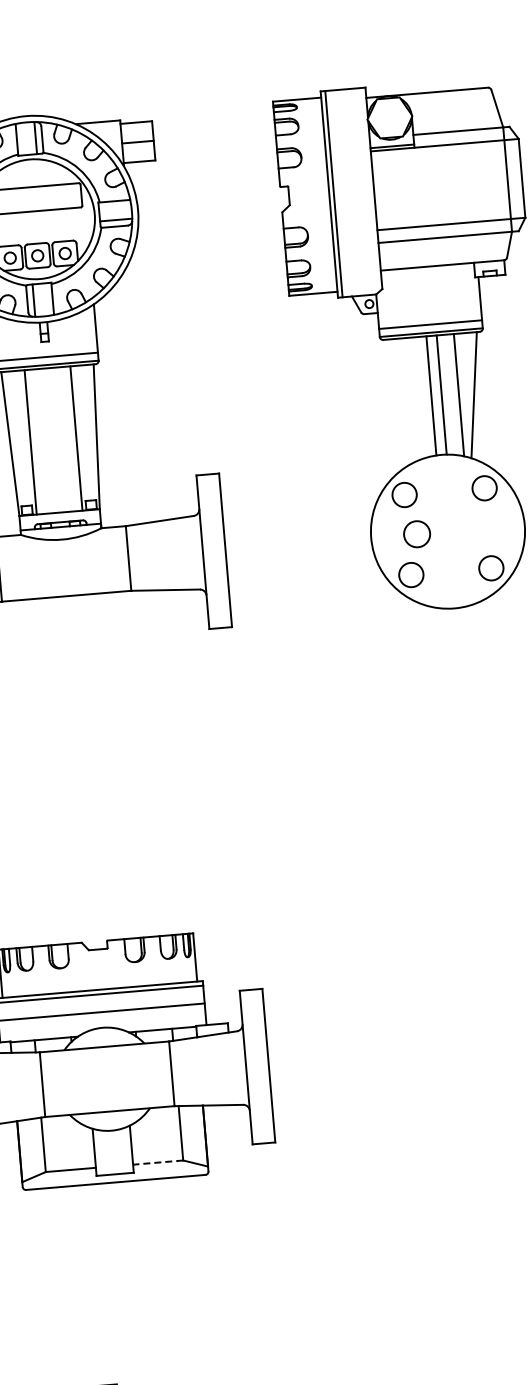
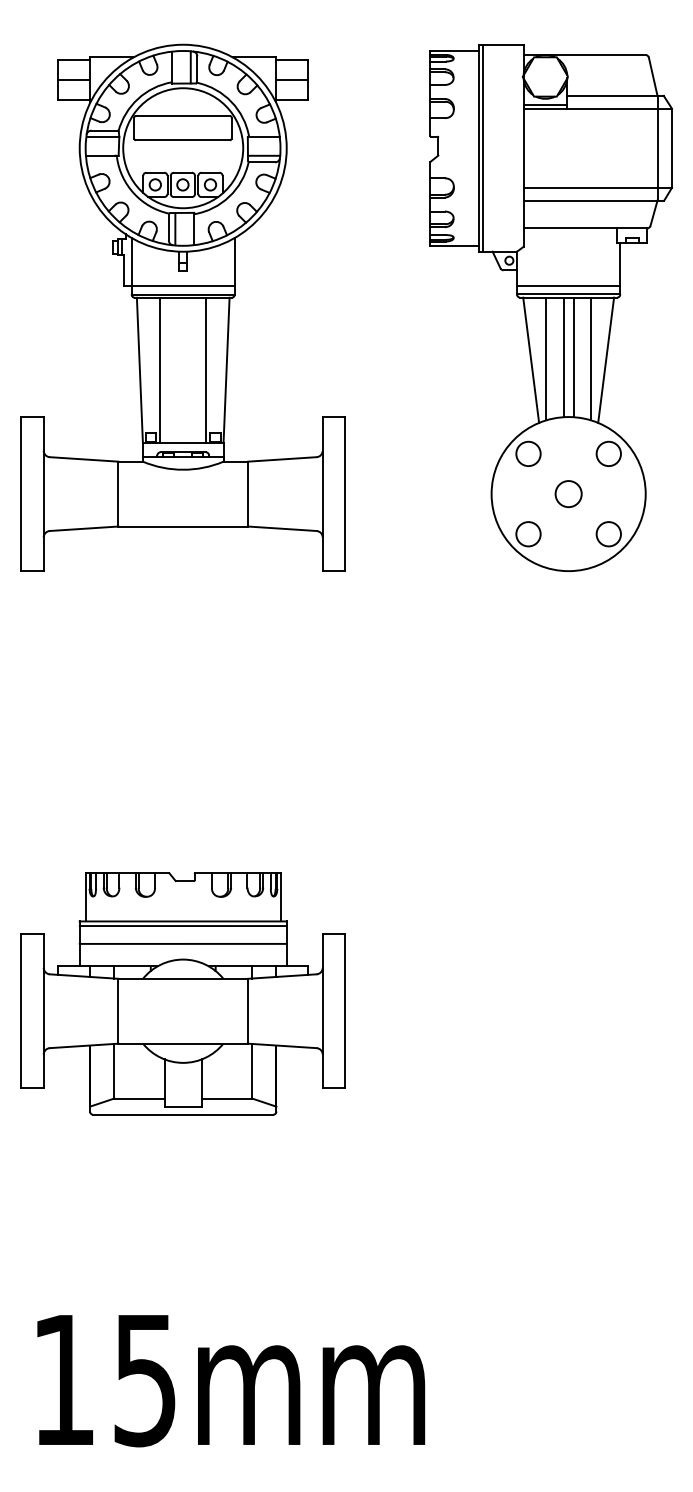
line: (414, 398) -> (546, 358), added
line: (399, 400) -> (531, 359), added
circle: (416, 533) -> (568, 493), moved
line: (157, 1162) -> (226, 1098), dashed -> solid

